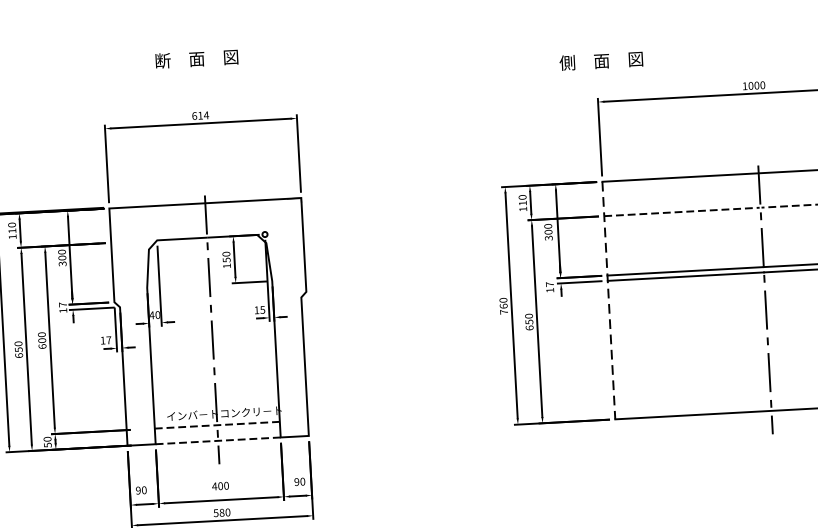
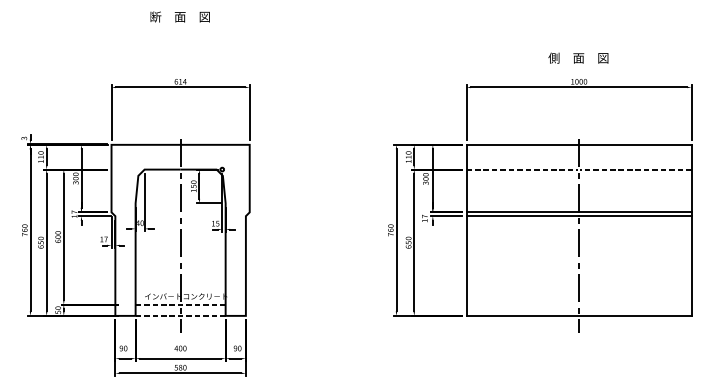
text: (195, 58) -> (179, 16), moved
text: (601, 60) -> (578, 57), moved
line: (608, 300) -> (466, 230), dashed -> solid

